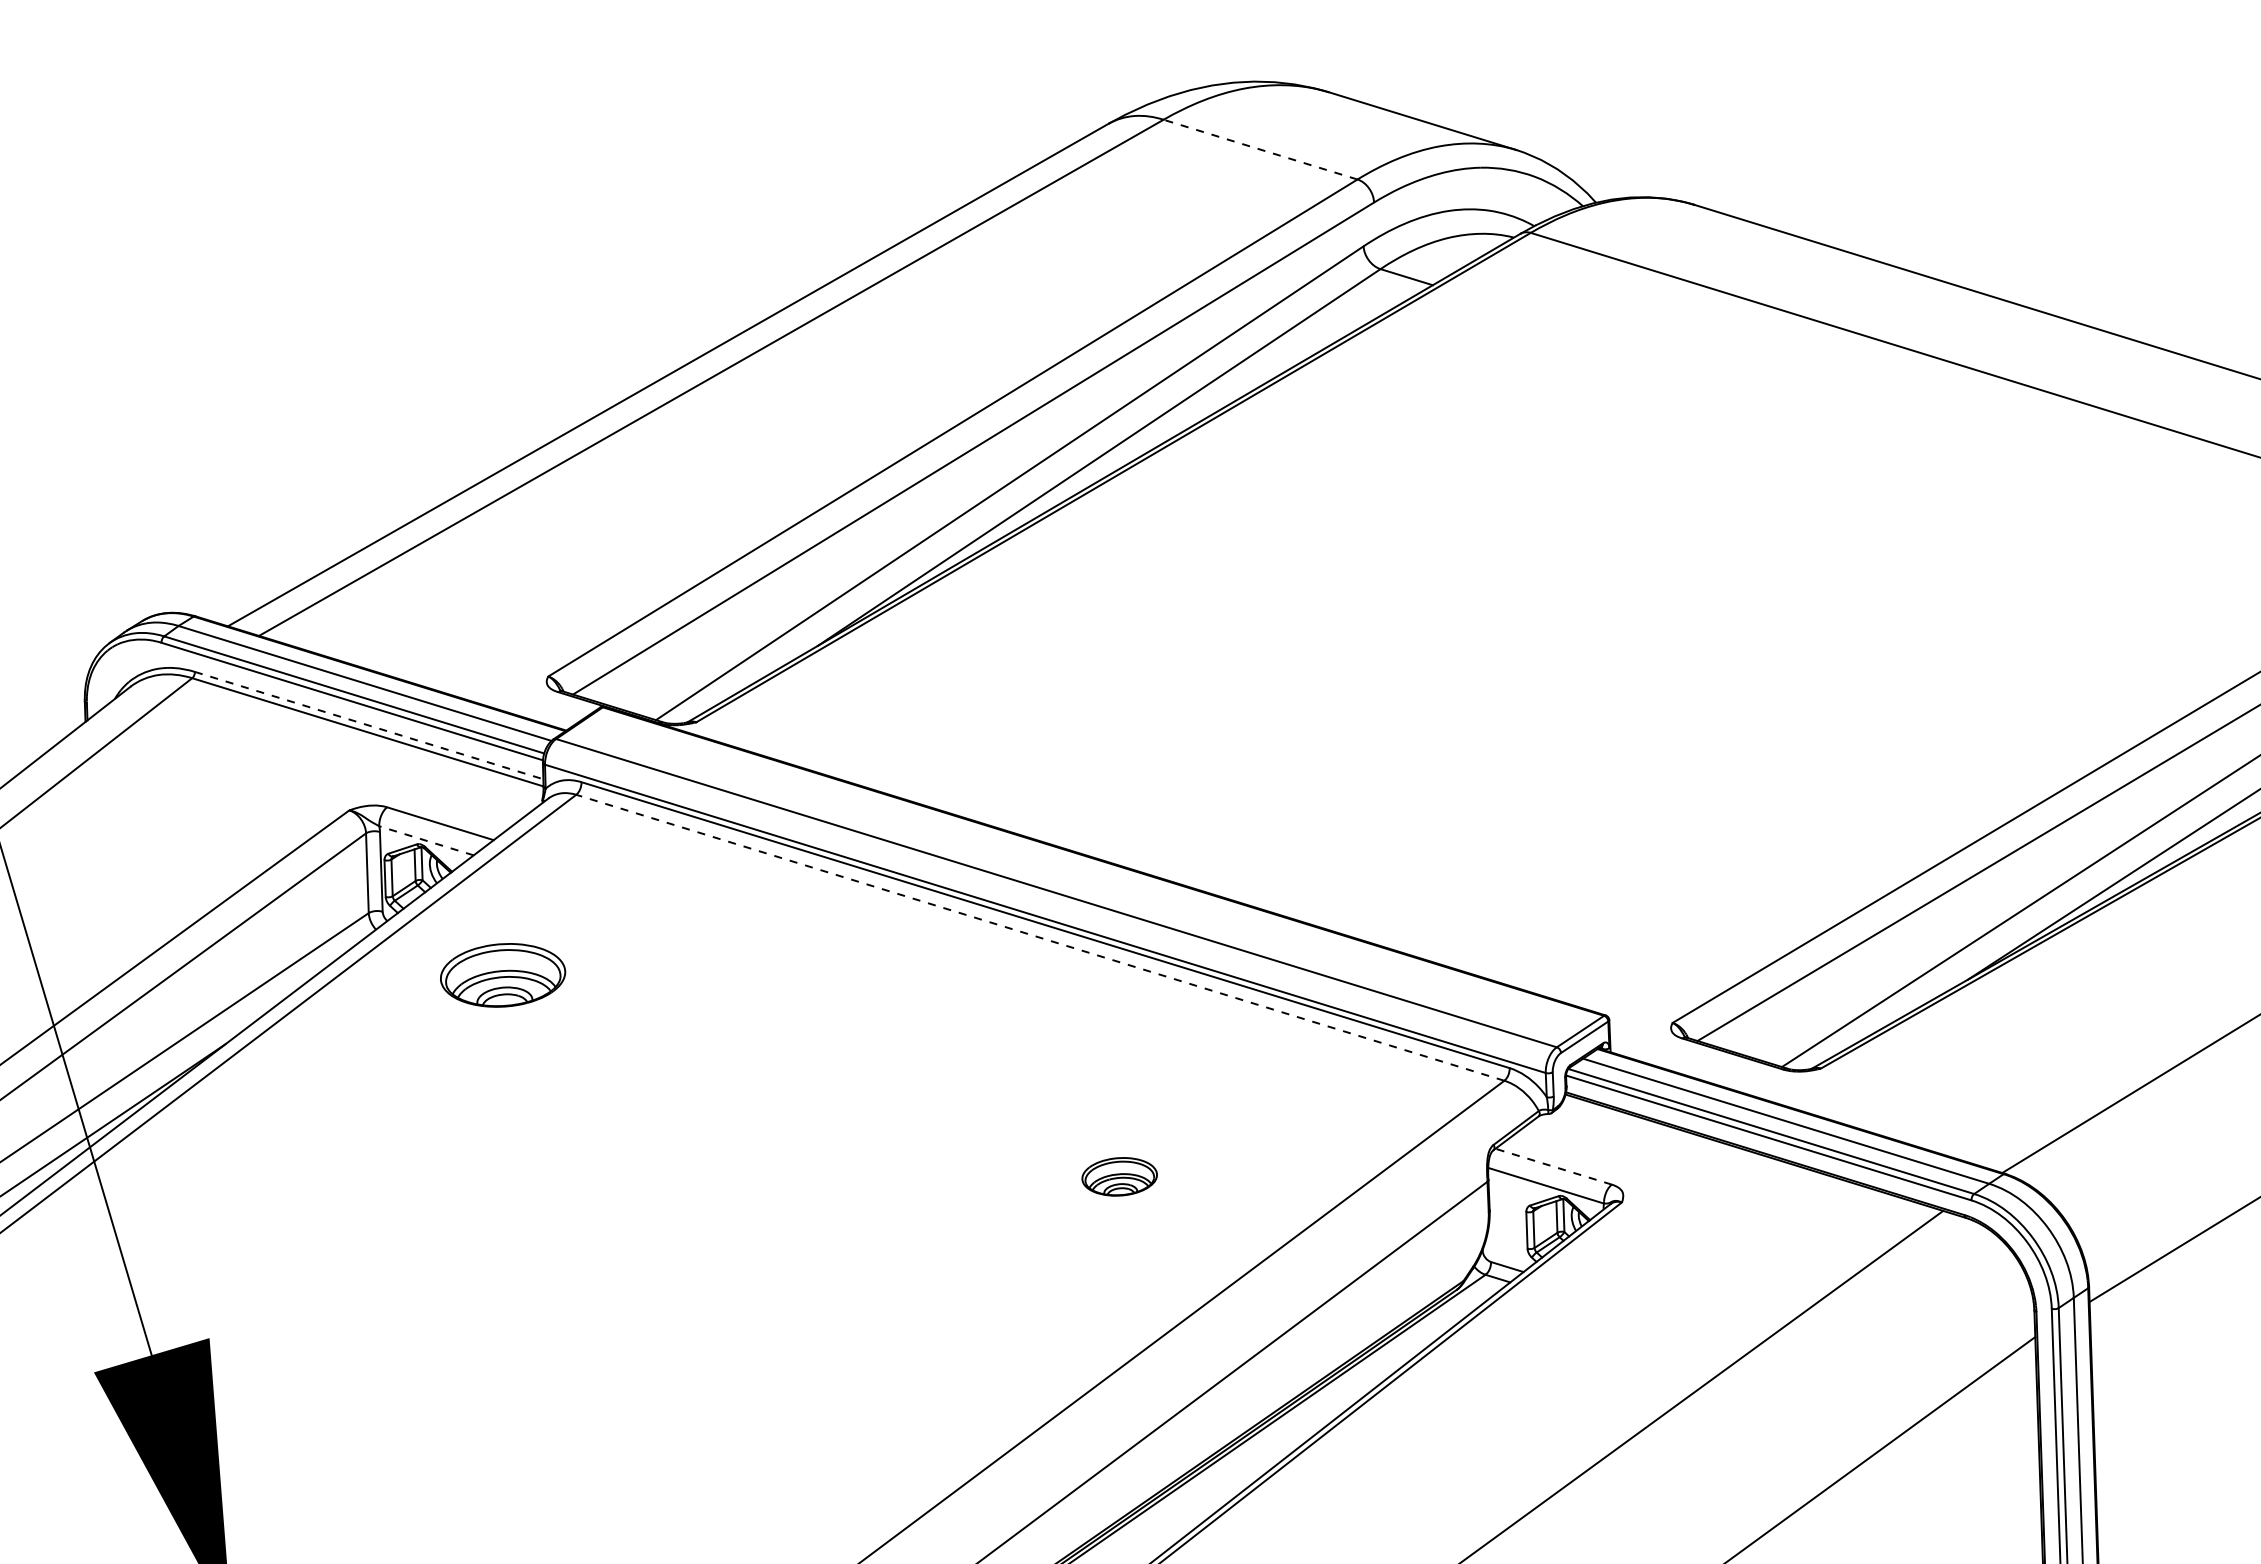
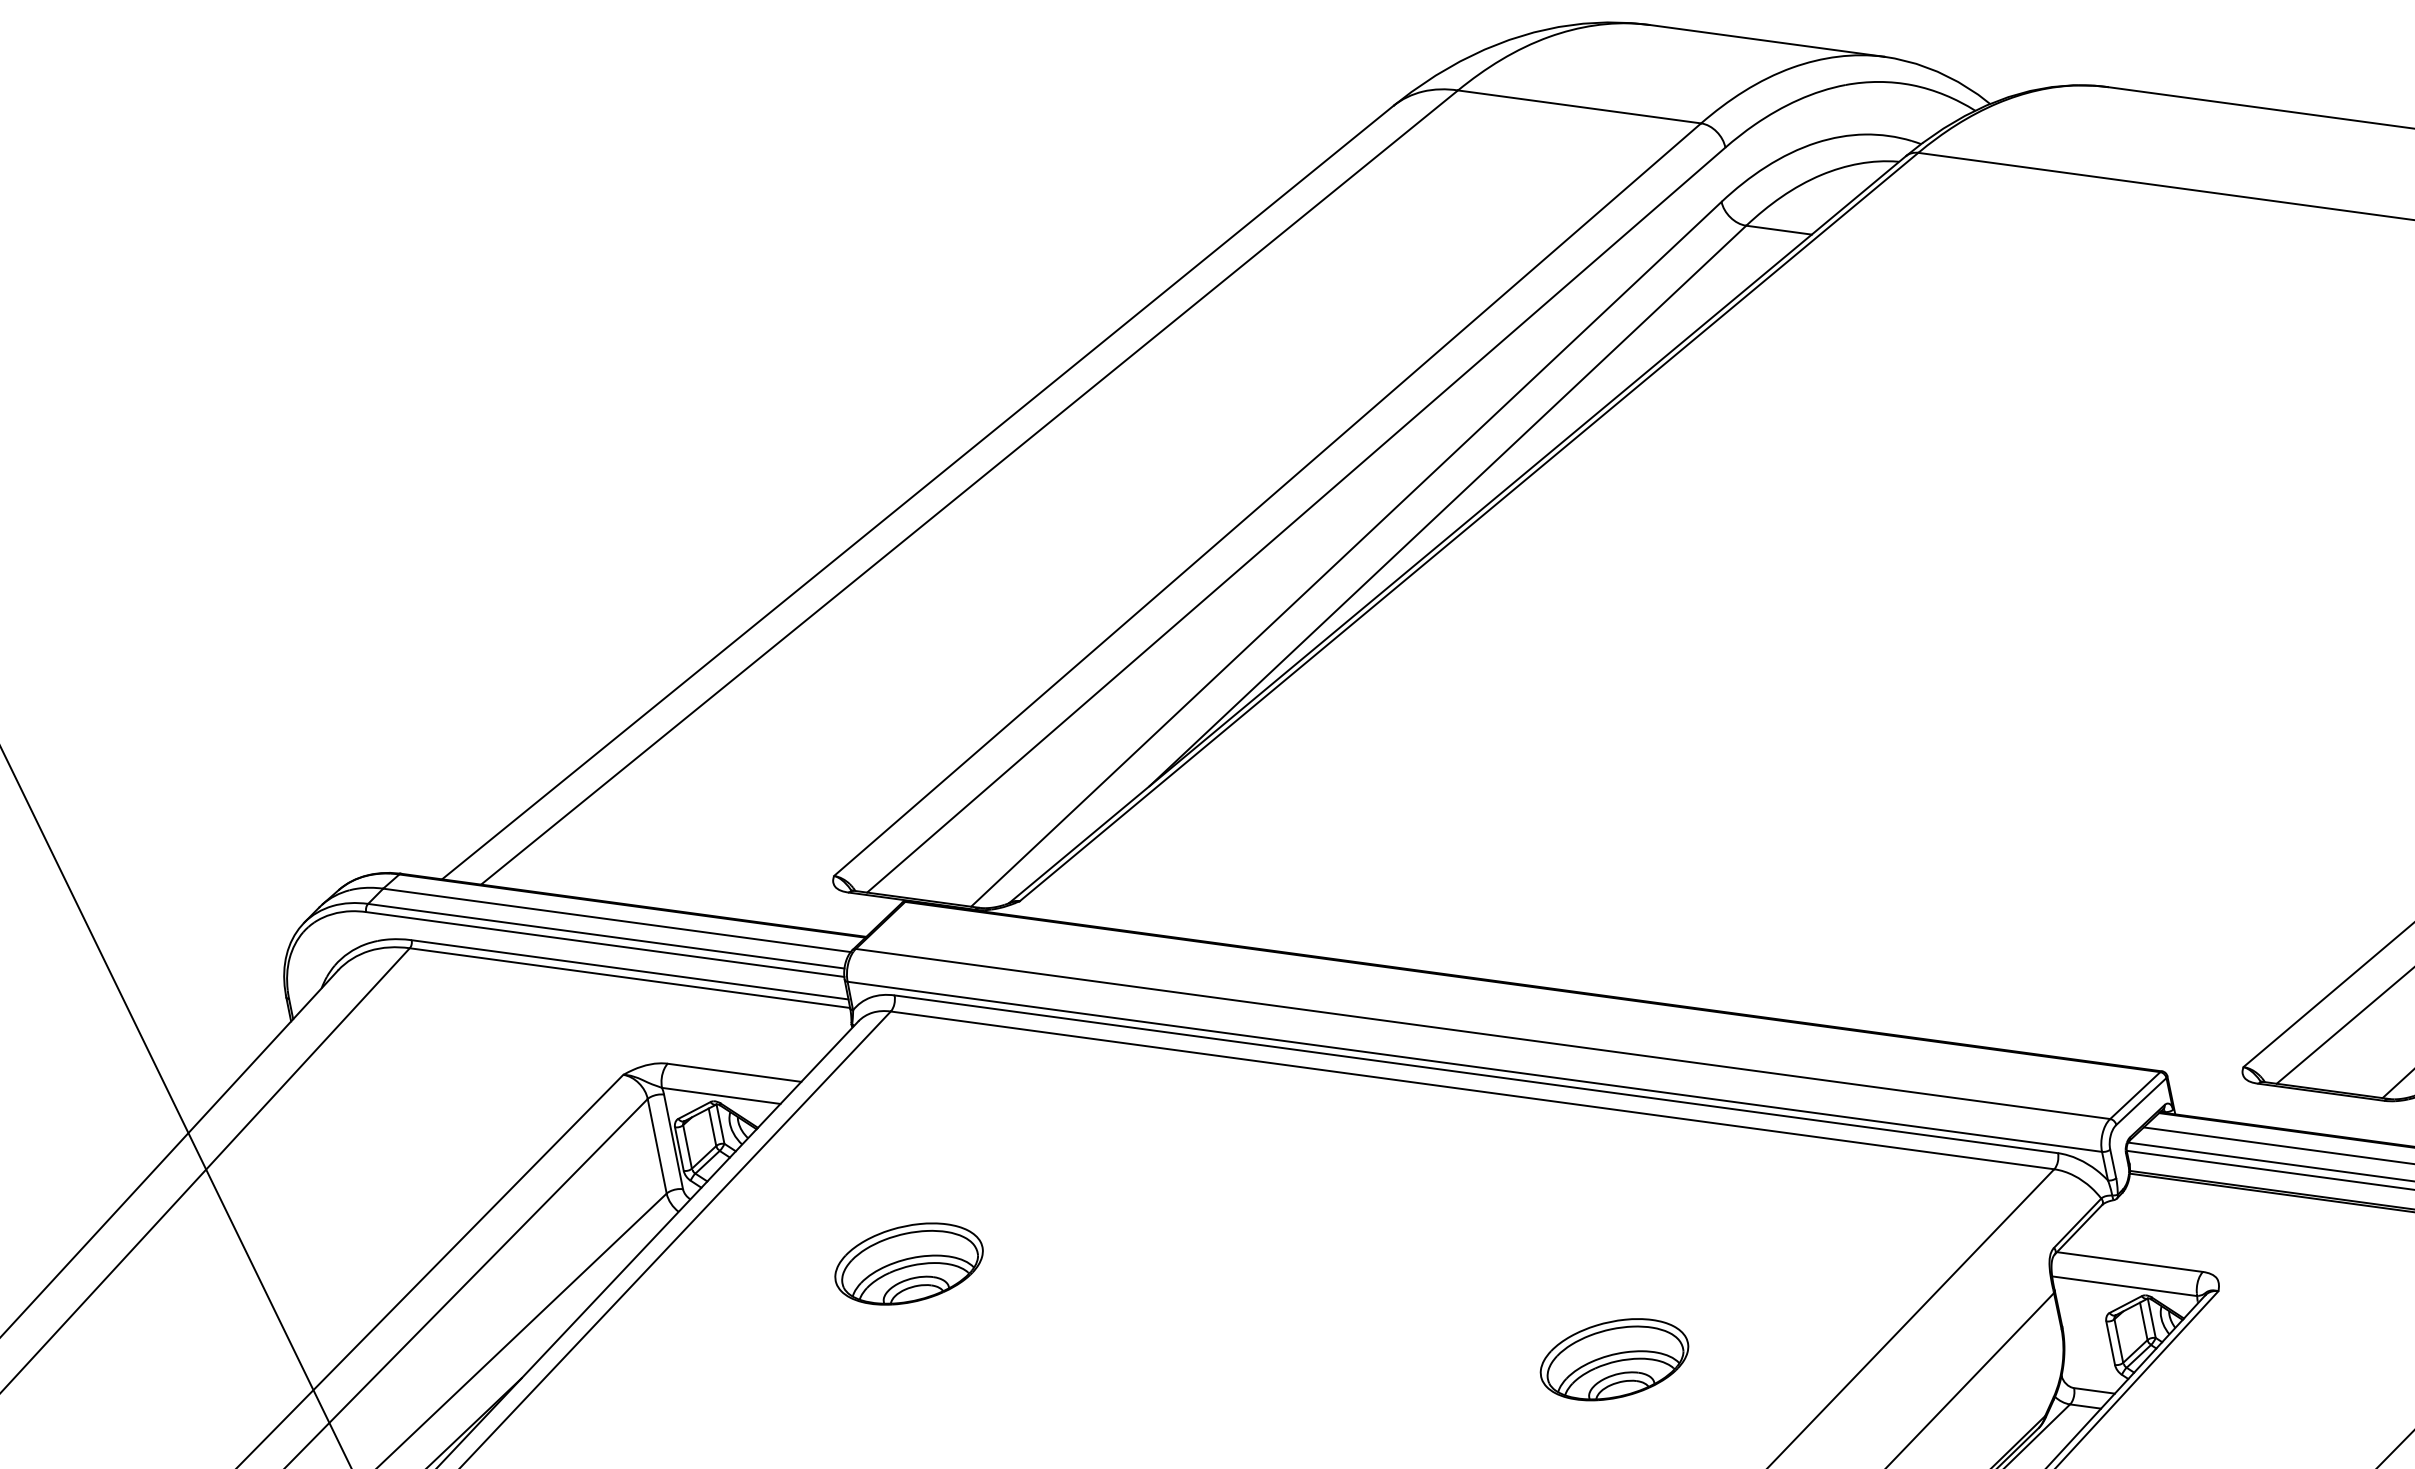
line: (1260, 149) -> (1579, 106), dashed -> solid
line: (369, 725) -> (630, 969), dashed -> solid
line: (426, 840) -> (721, 1095), dashed -> solid
line: (1040, 937) -> (1472, 1090), dashed -> solid
part: (503, 975) -> (909, 1264), moved
line: (1553, 1166) -> (2129, 1261), dashed -> solid
part: (1119, 1176) -> (1614, 1359), size x1.67

